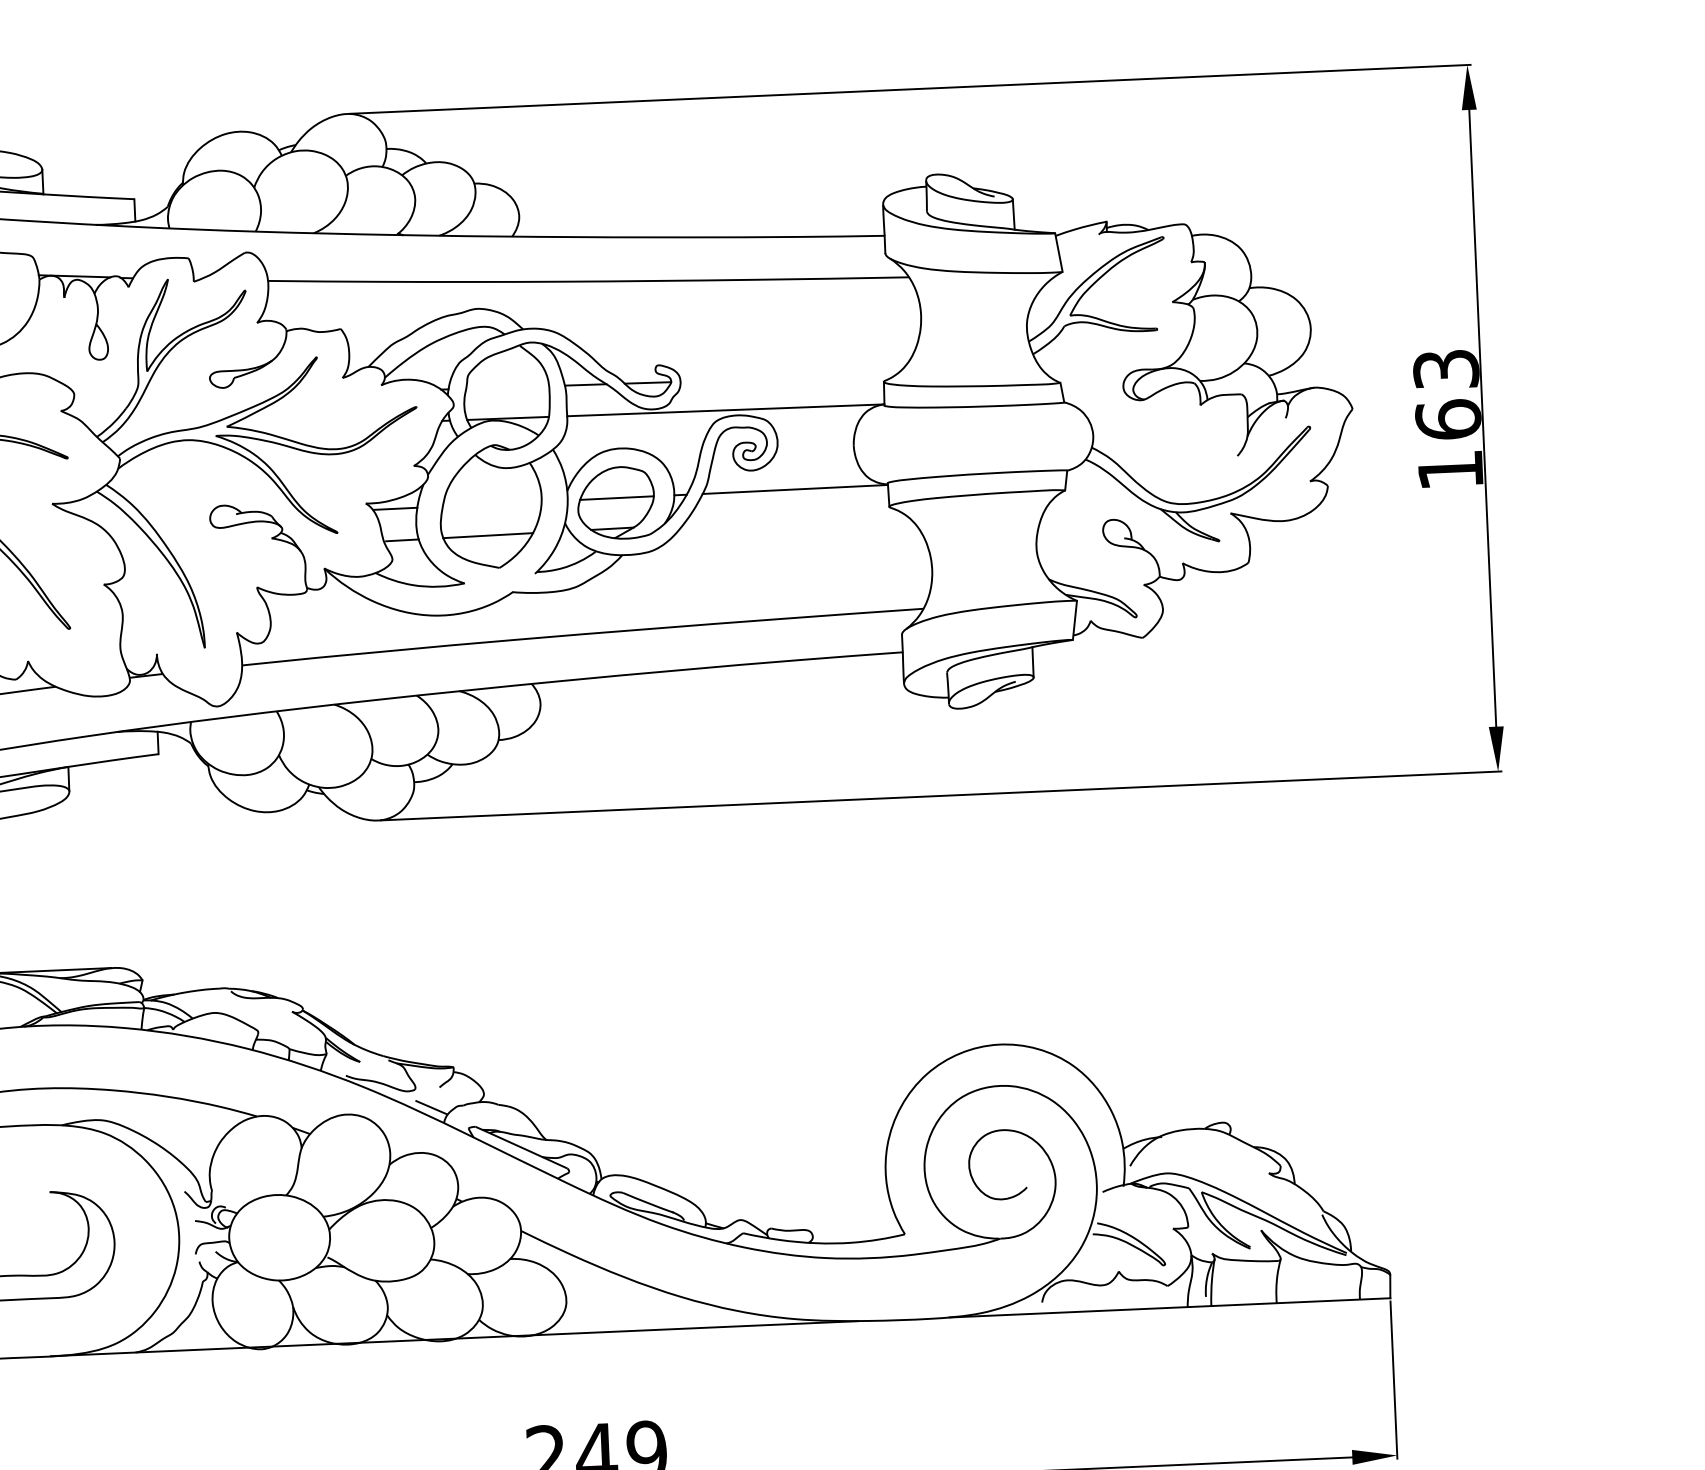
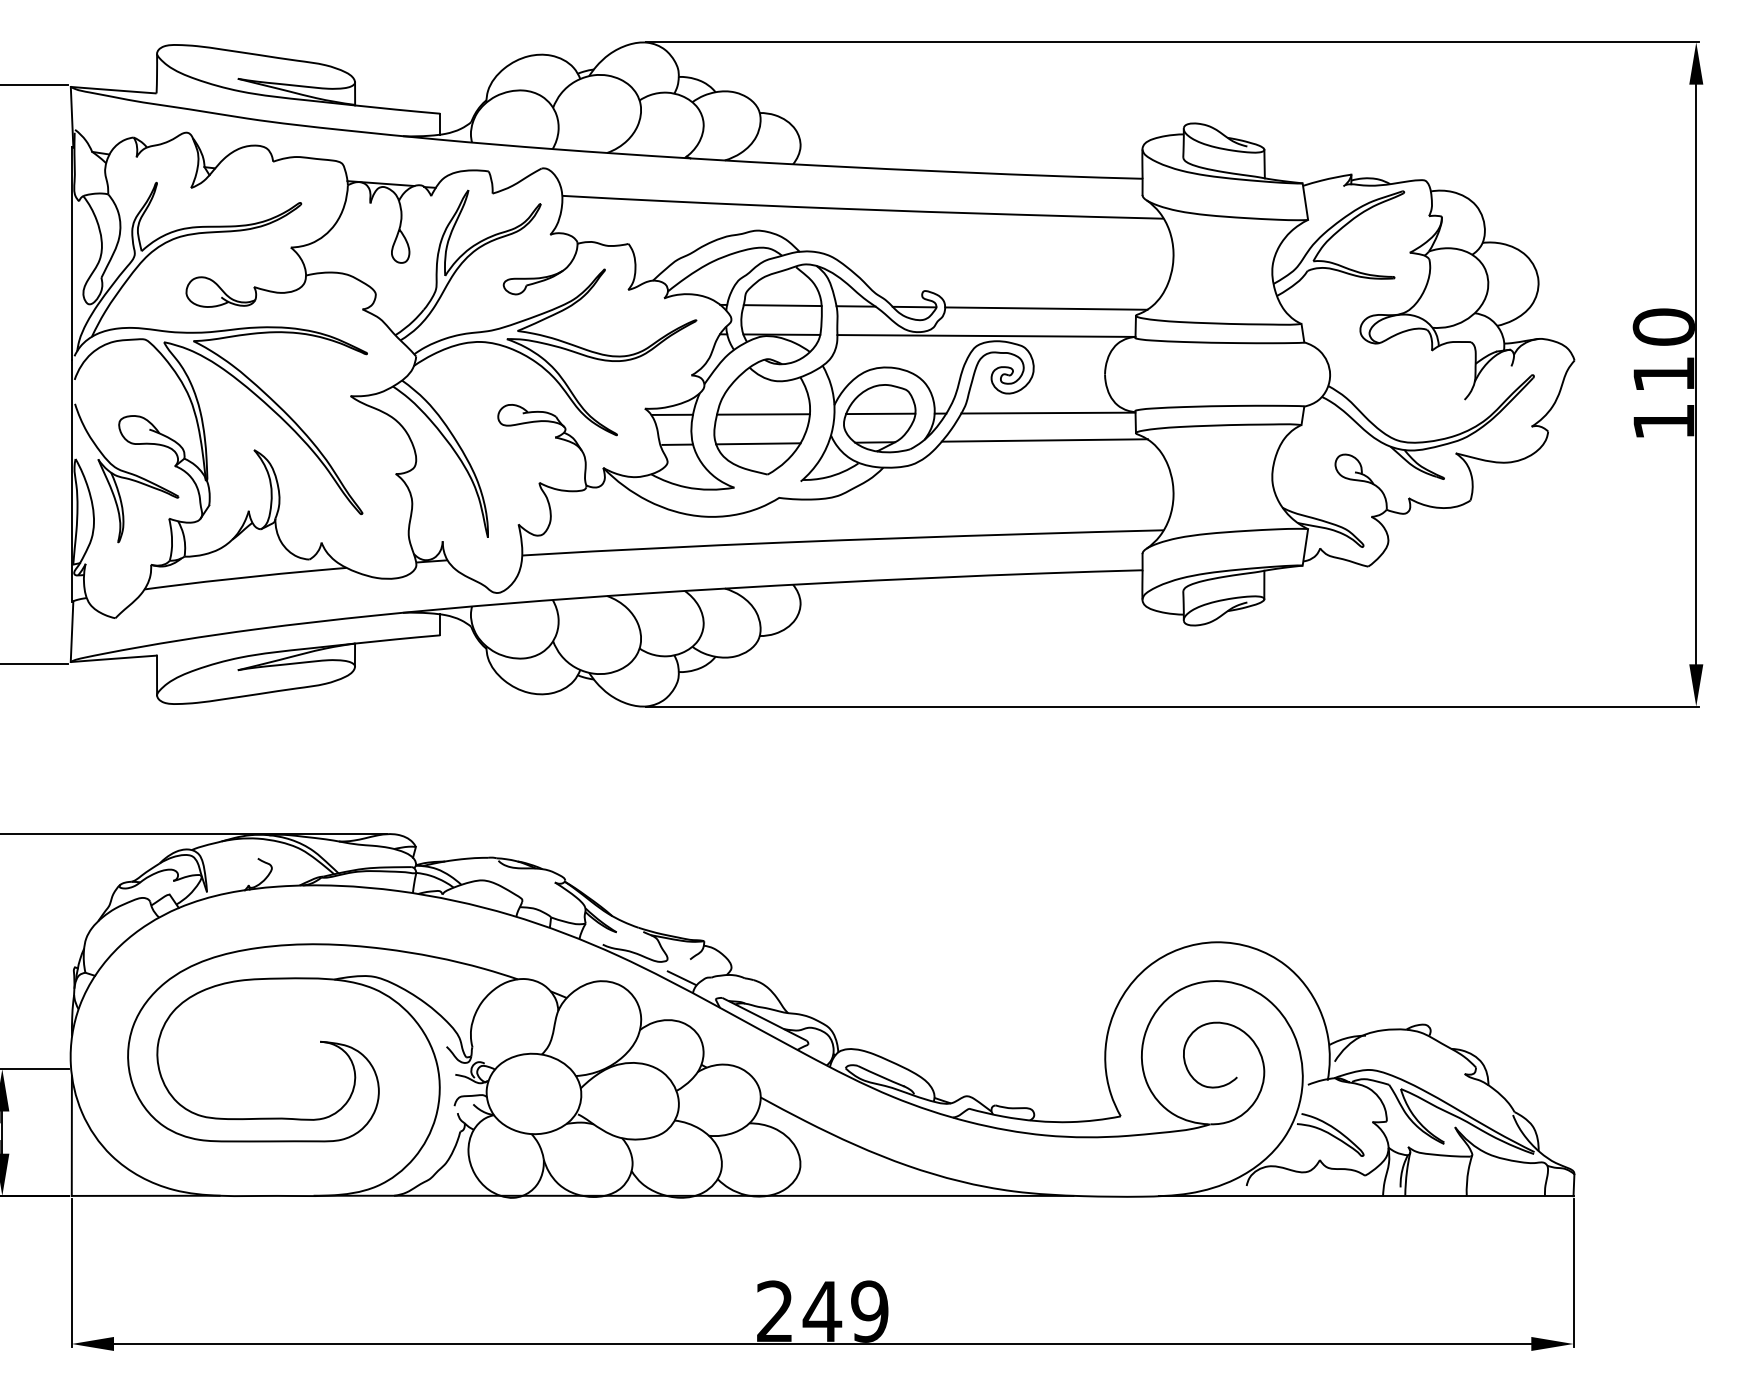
line: (788, 378) -> (1046, 308), added
line: (507, 387) -> (782, 305), added
text: (1446, 394) -> (1663, 350), 163 -> 110
line: (492, 504) -> (763, 414), added
line: (792, 518) -> (1044, 440), added

